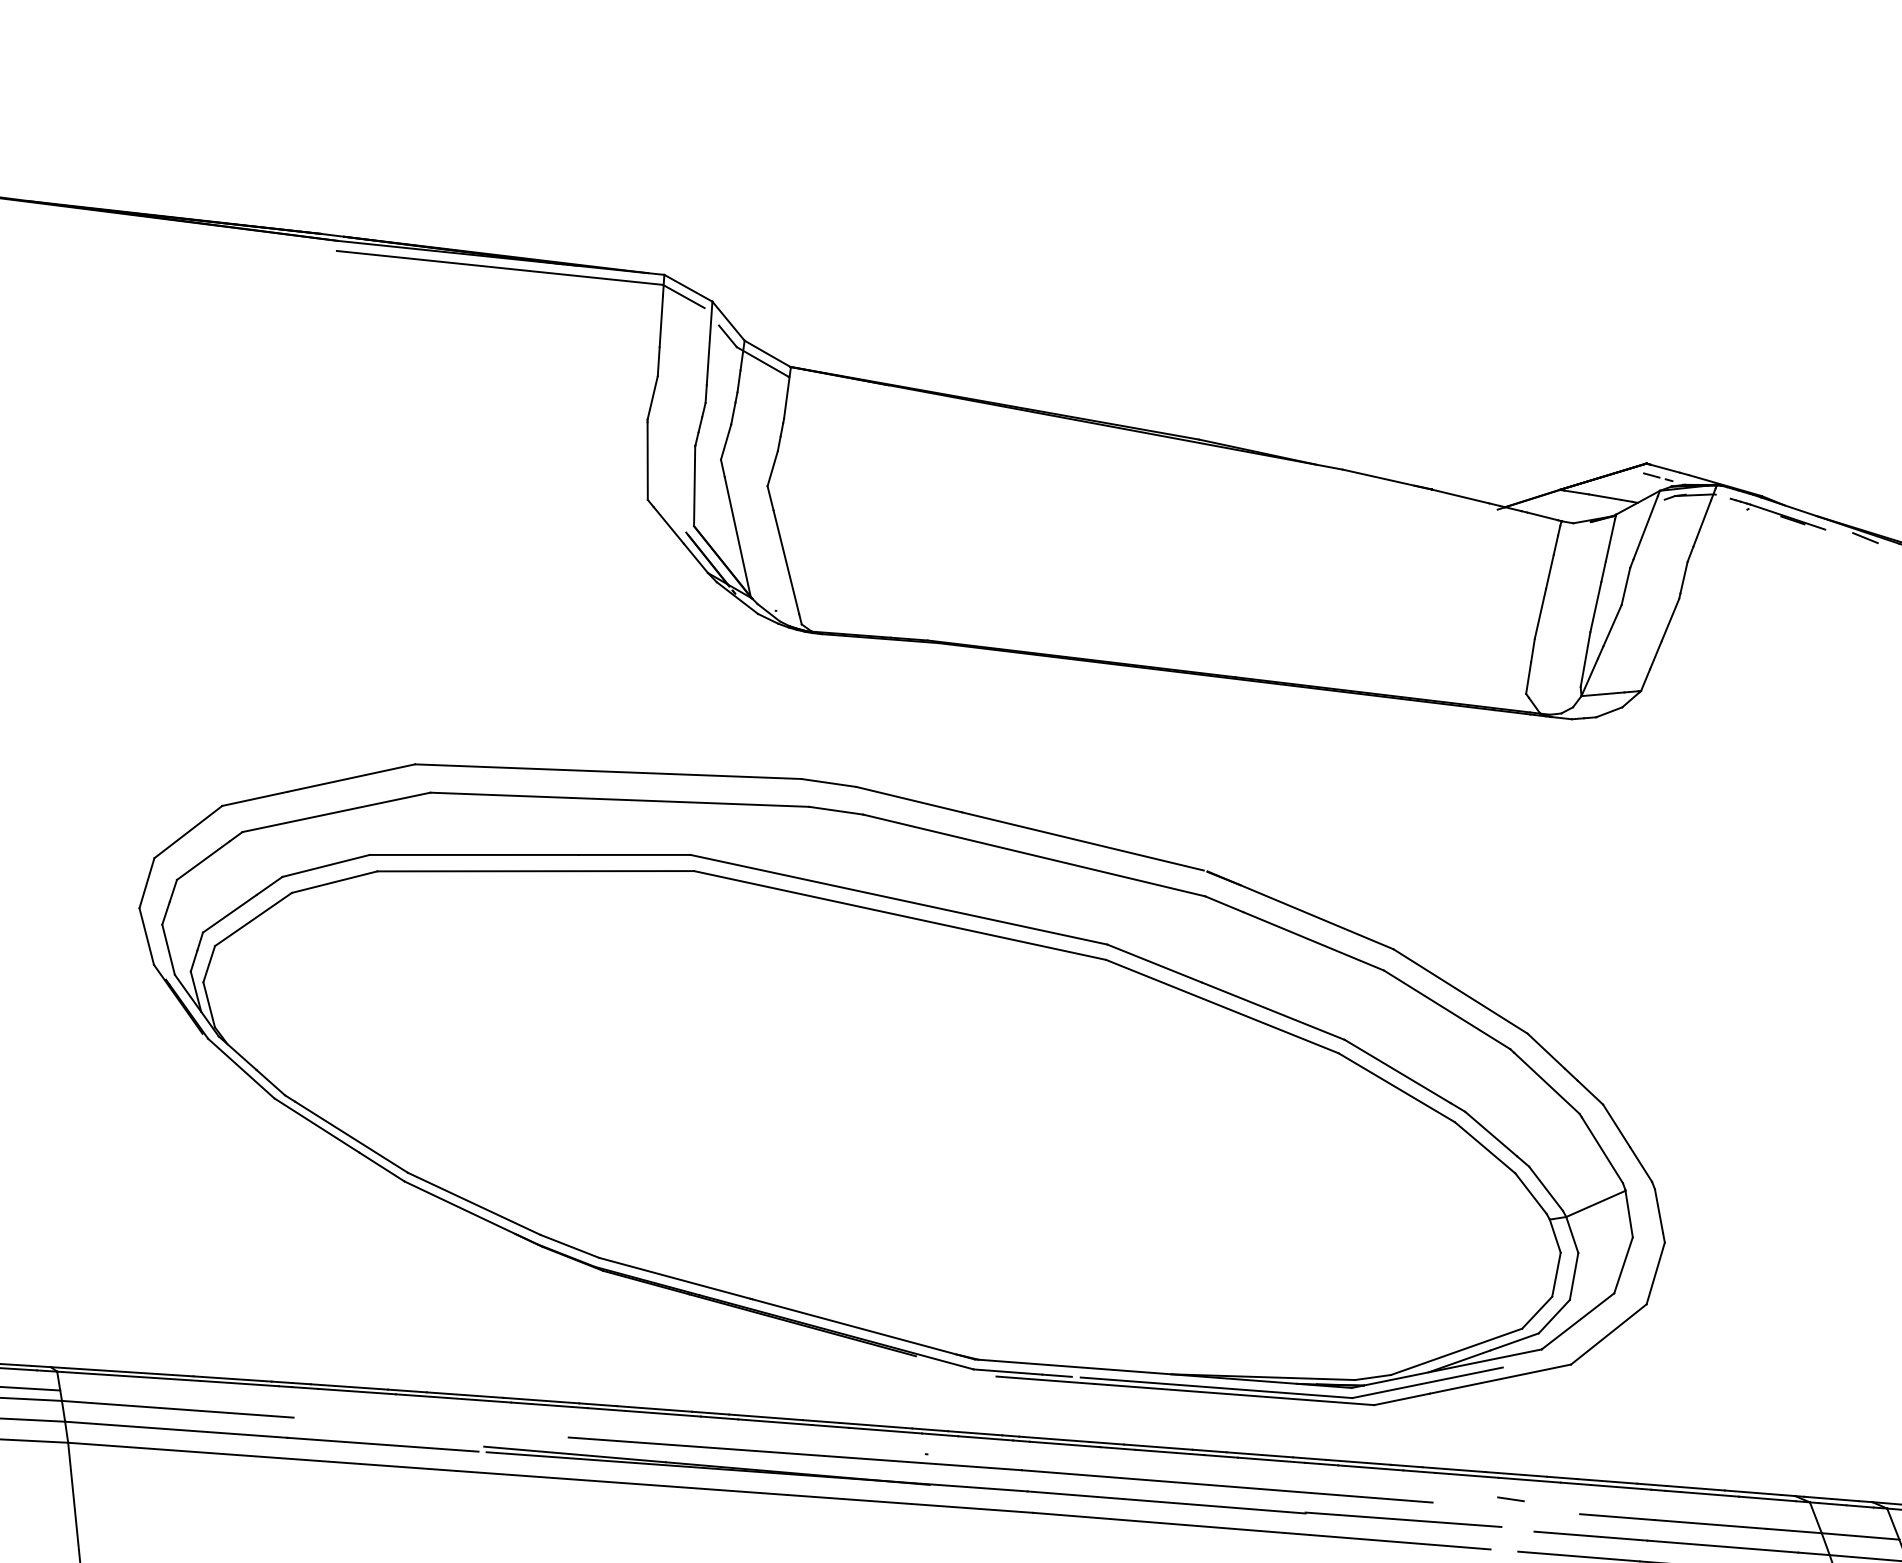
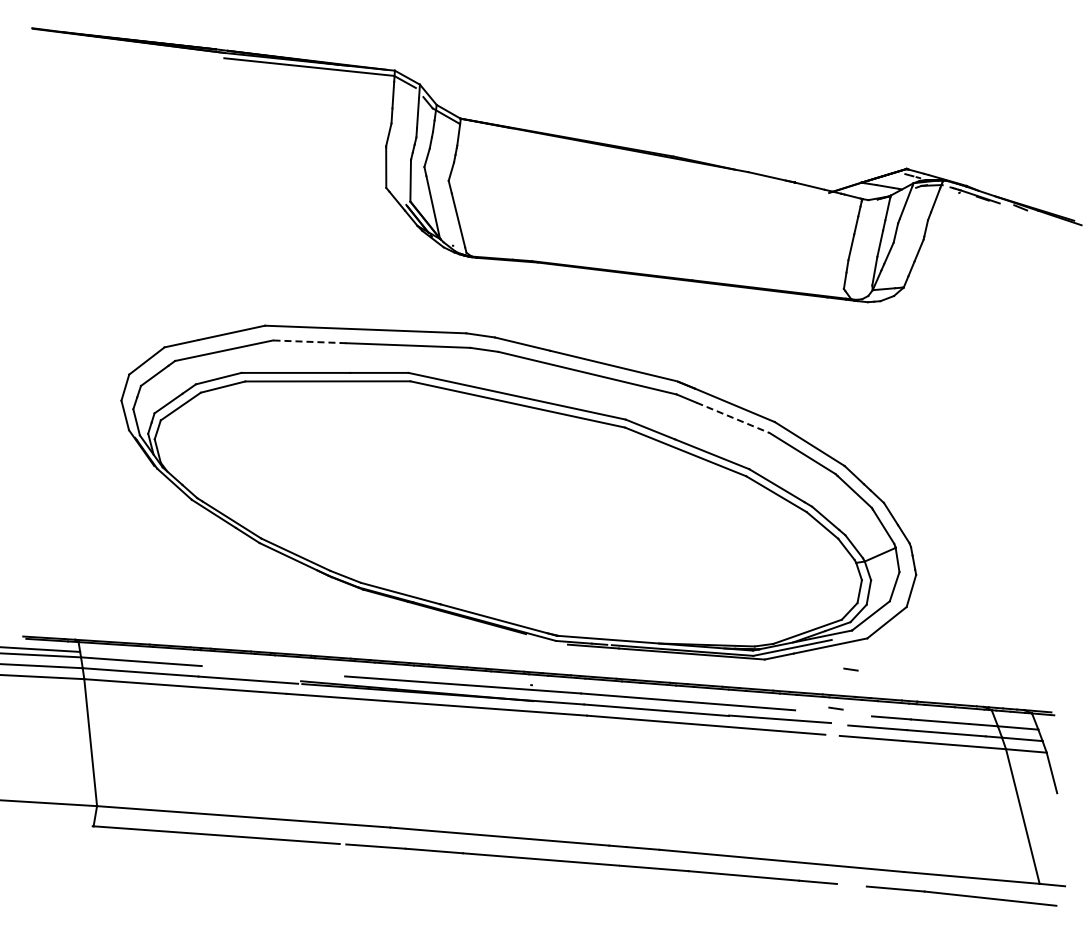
line: (500, 794) -> (309, 341), solid -> dashed
line: (1314, 940) -> (733, 417), solid -> dashed
line: (1538, 1424) -> (850, 669), added

